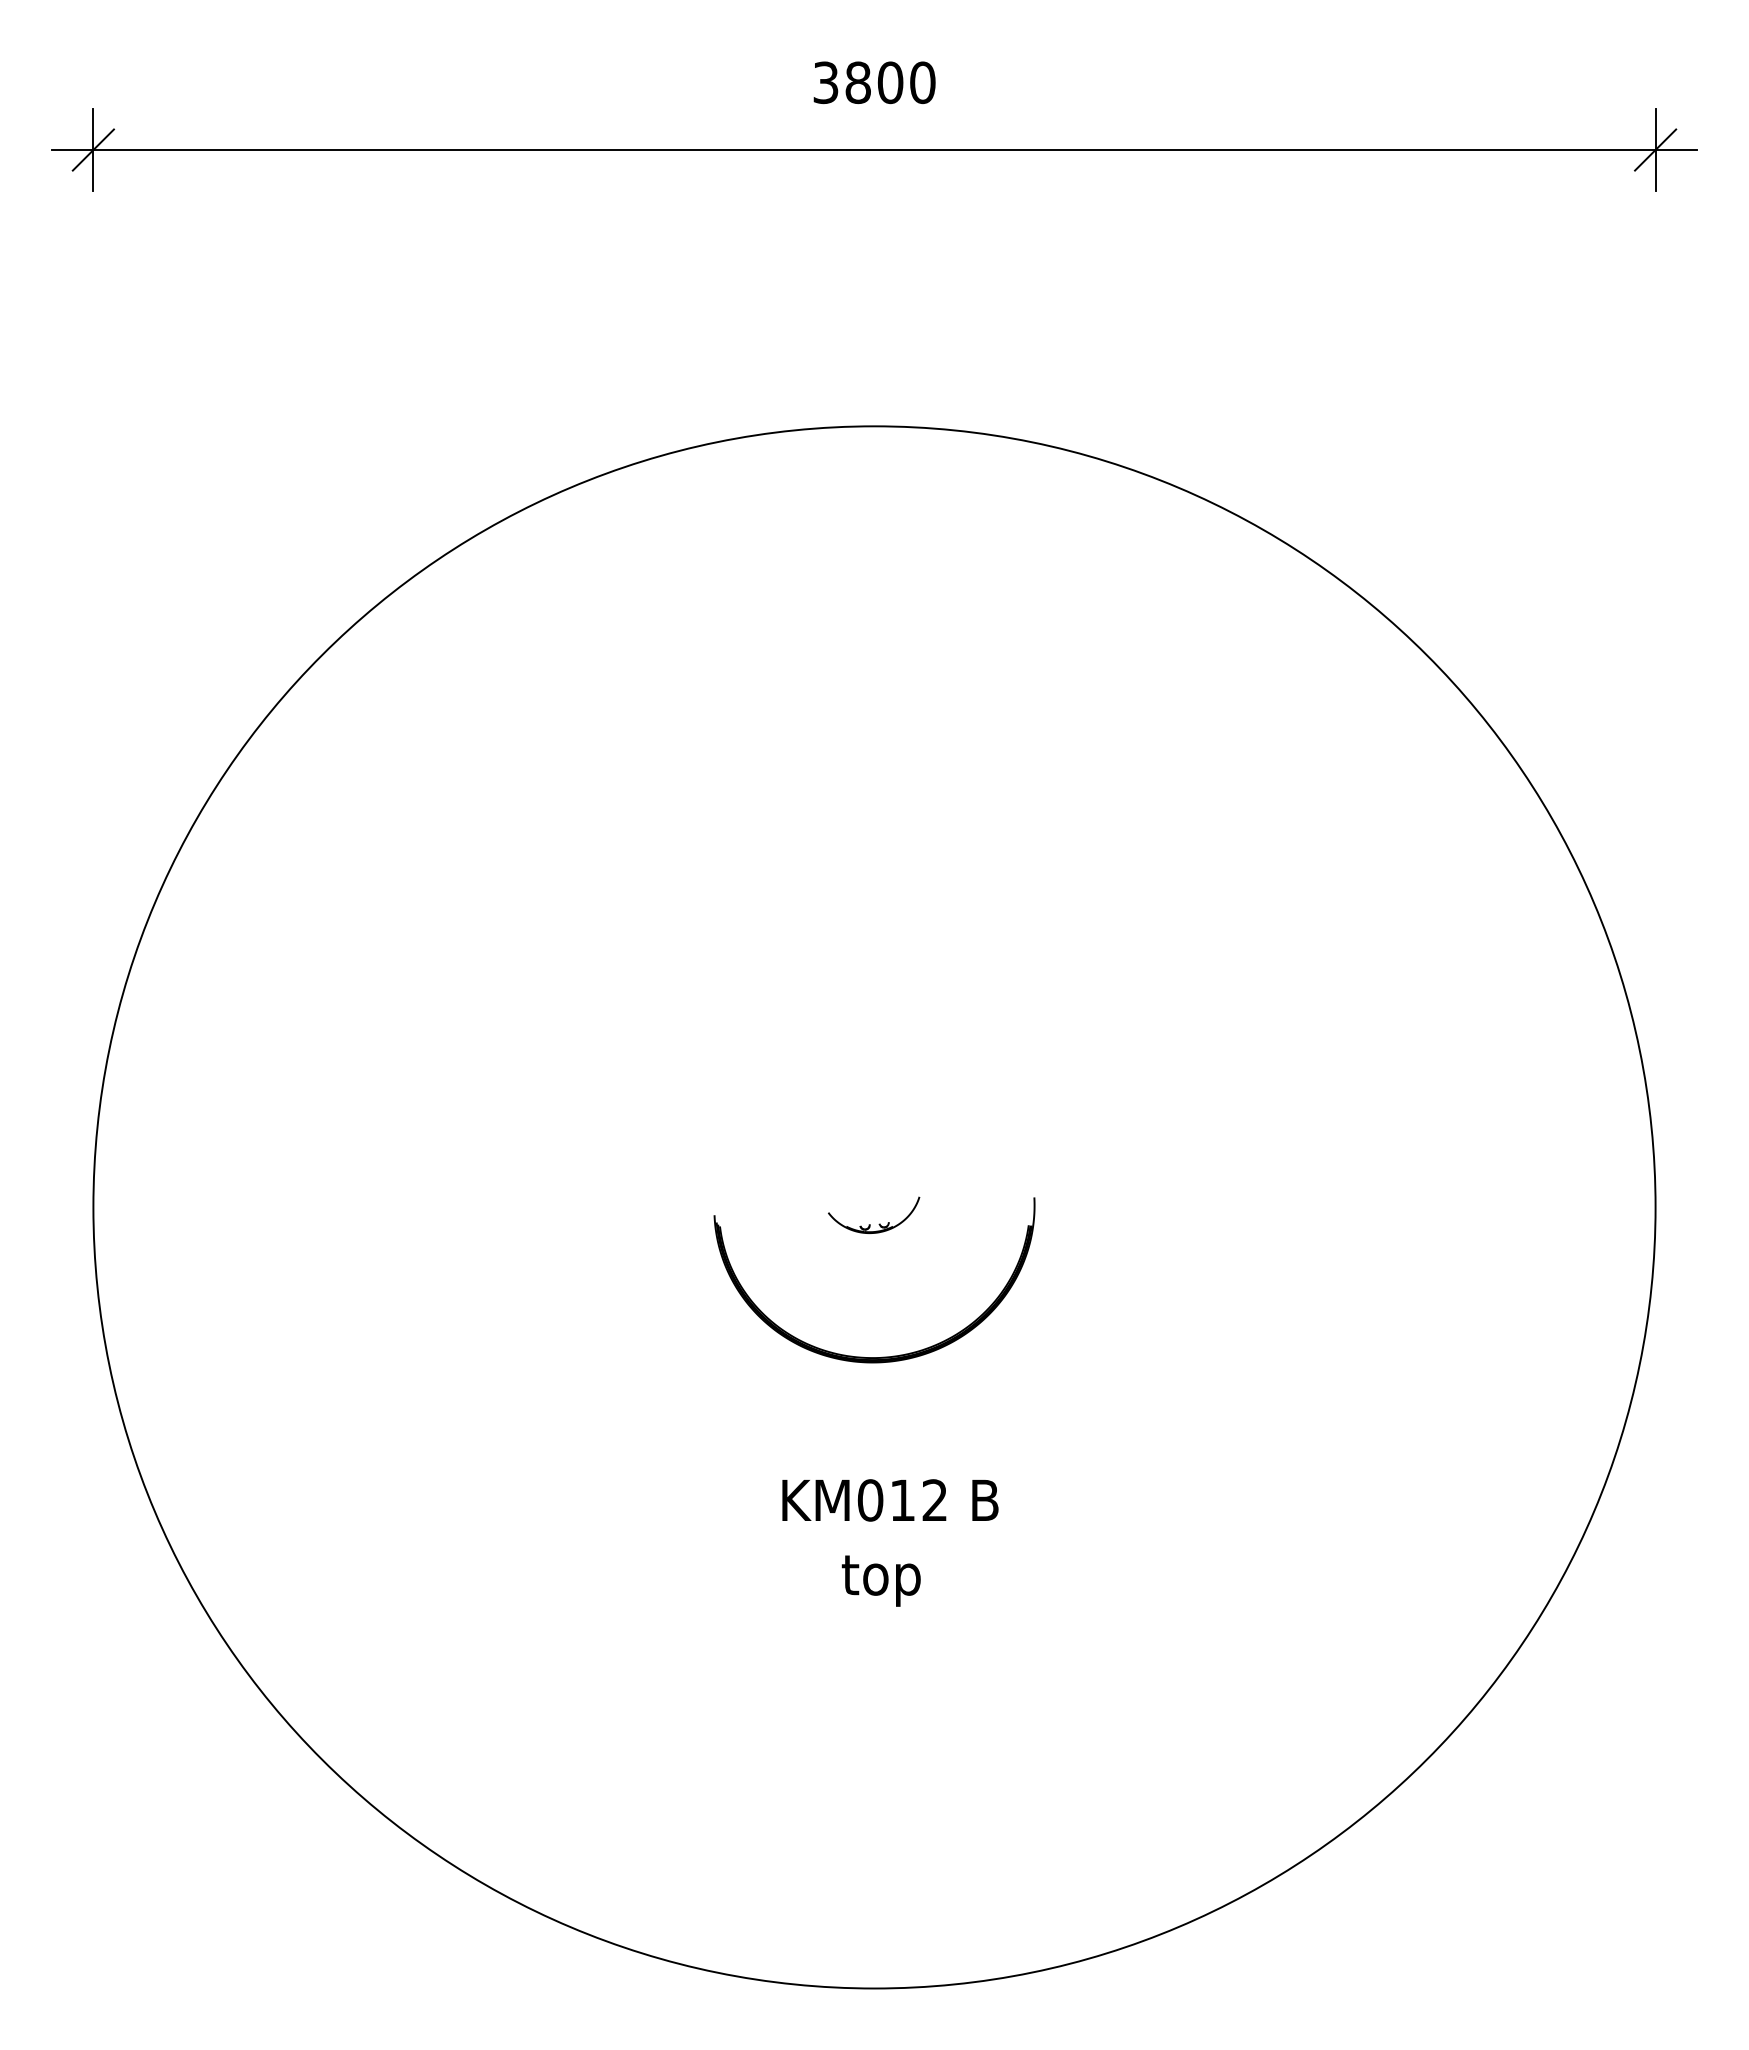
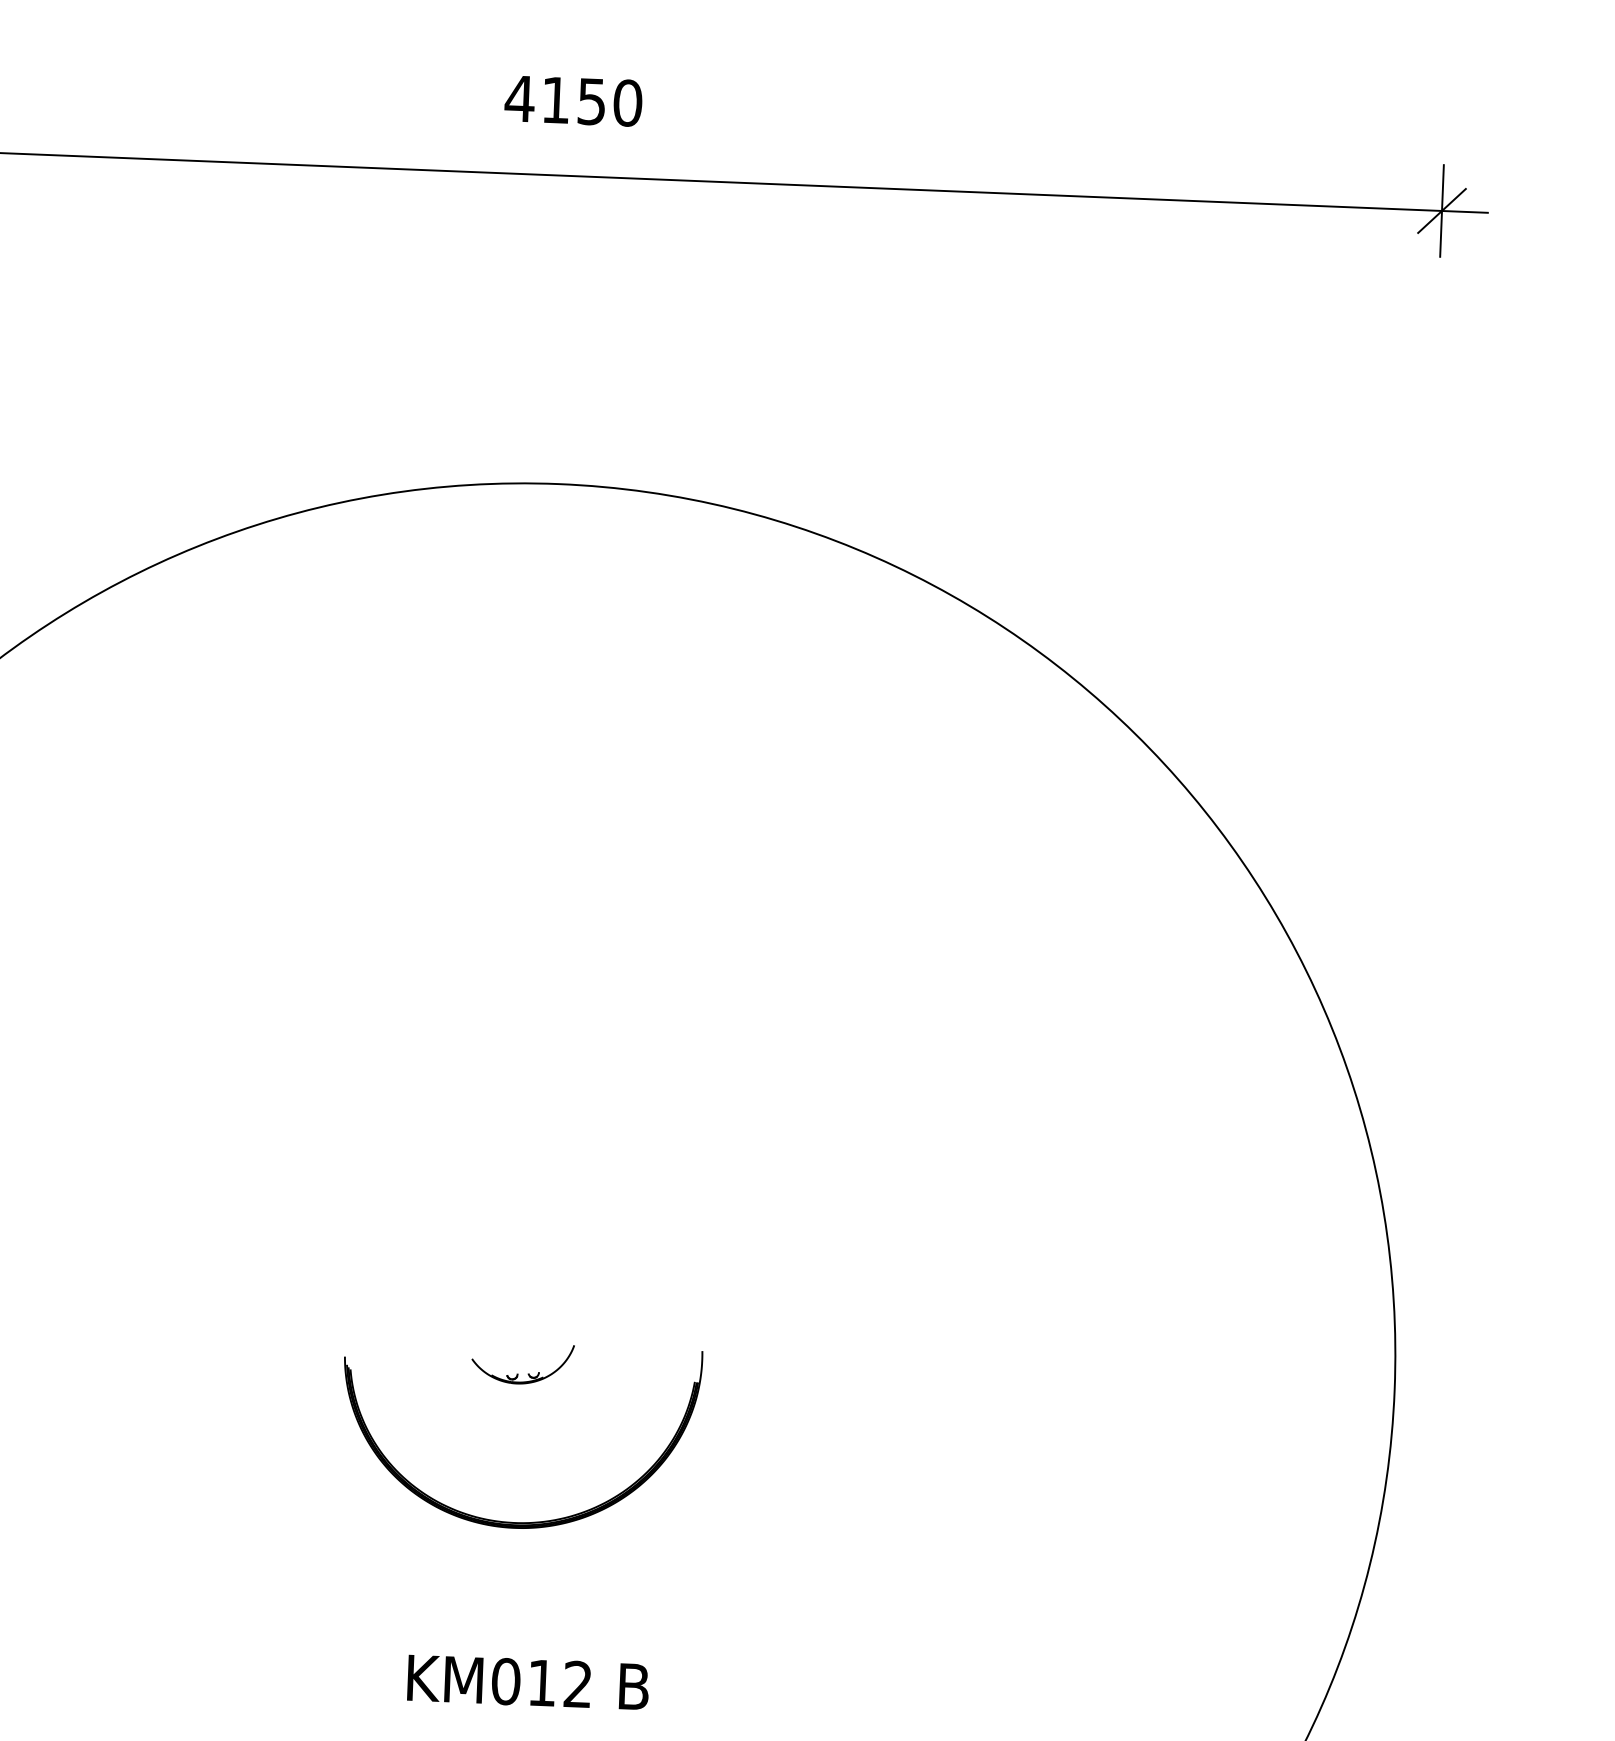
text: (857, 82) -> (555, 99), 3800 -> 4150

